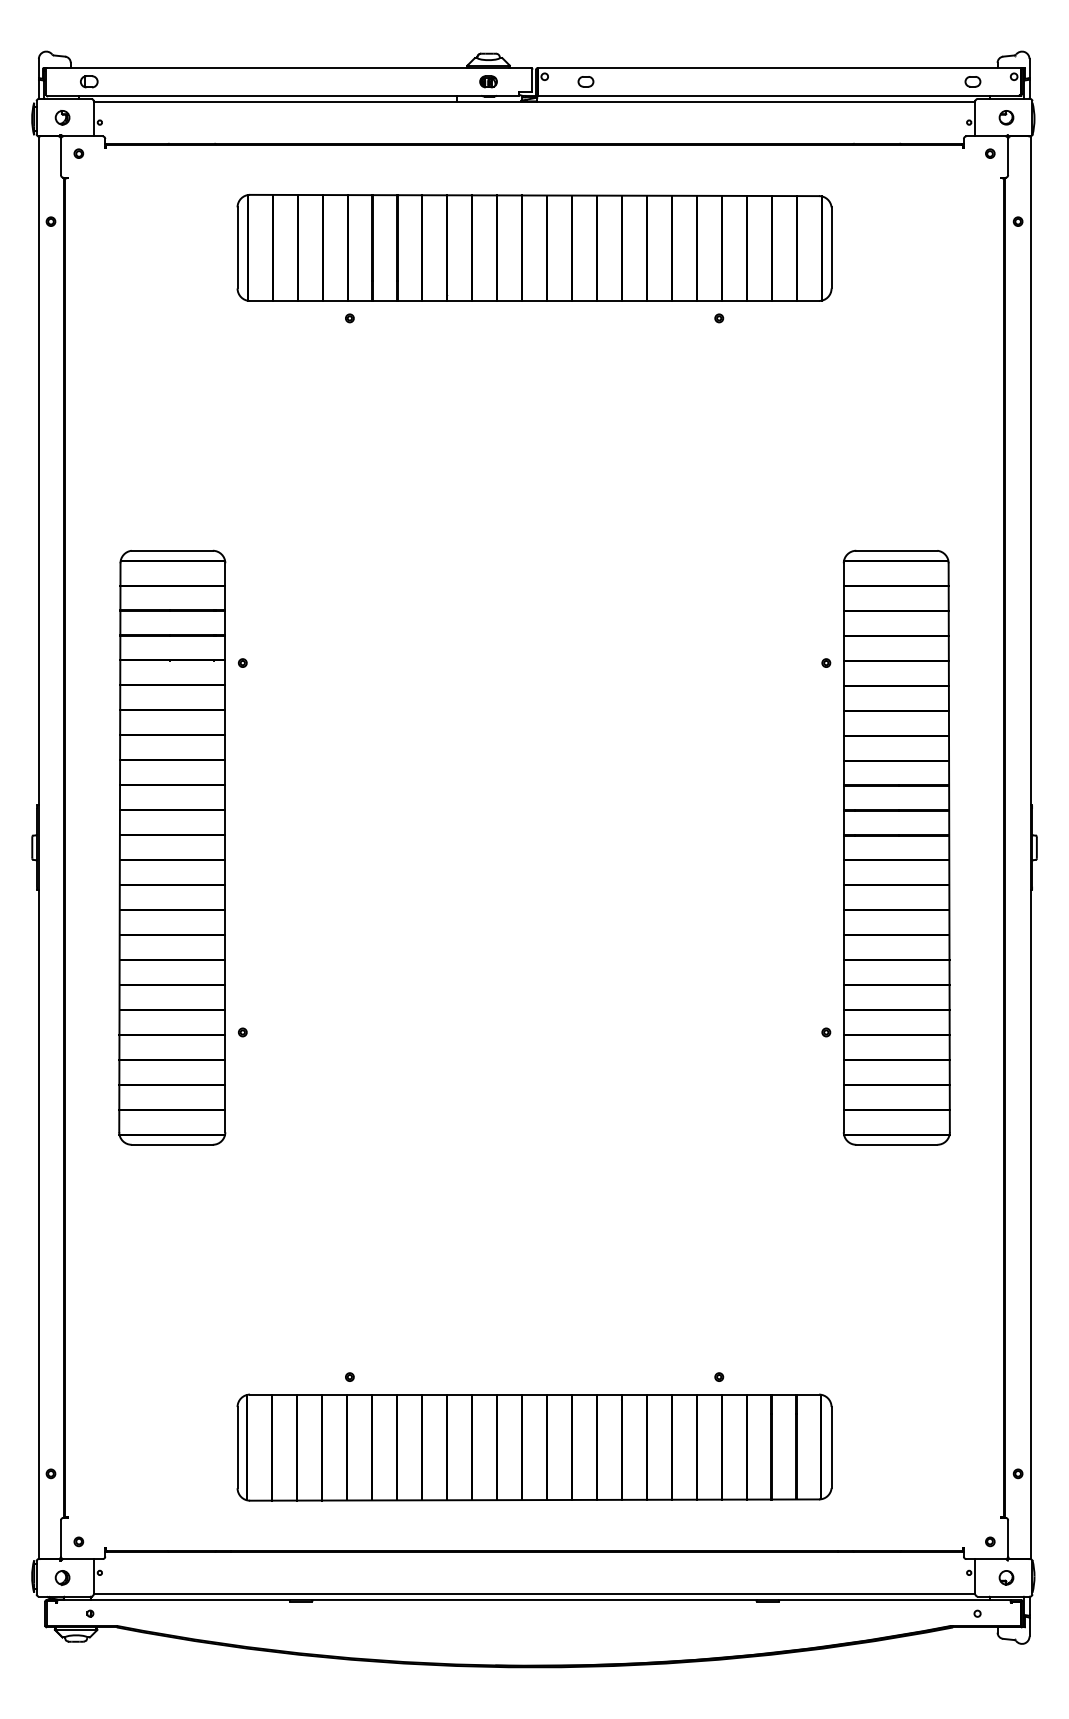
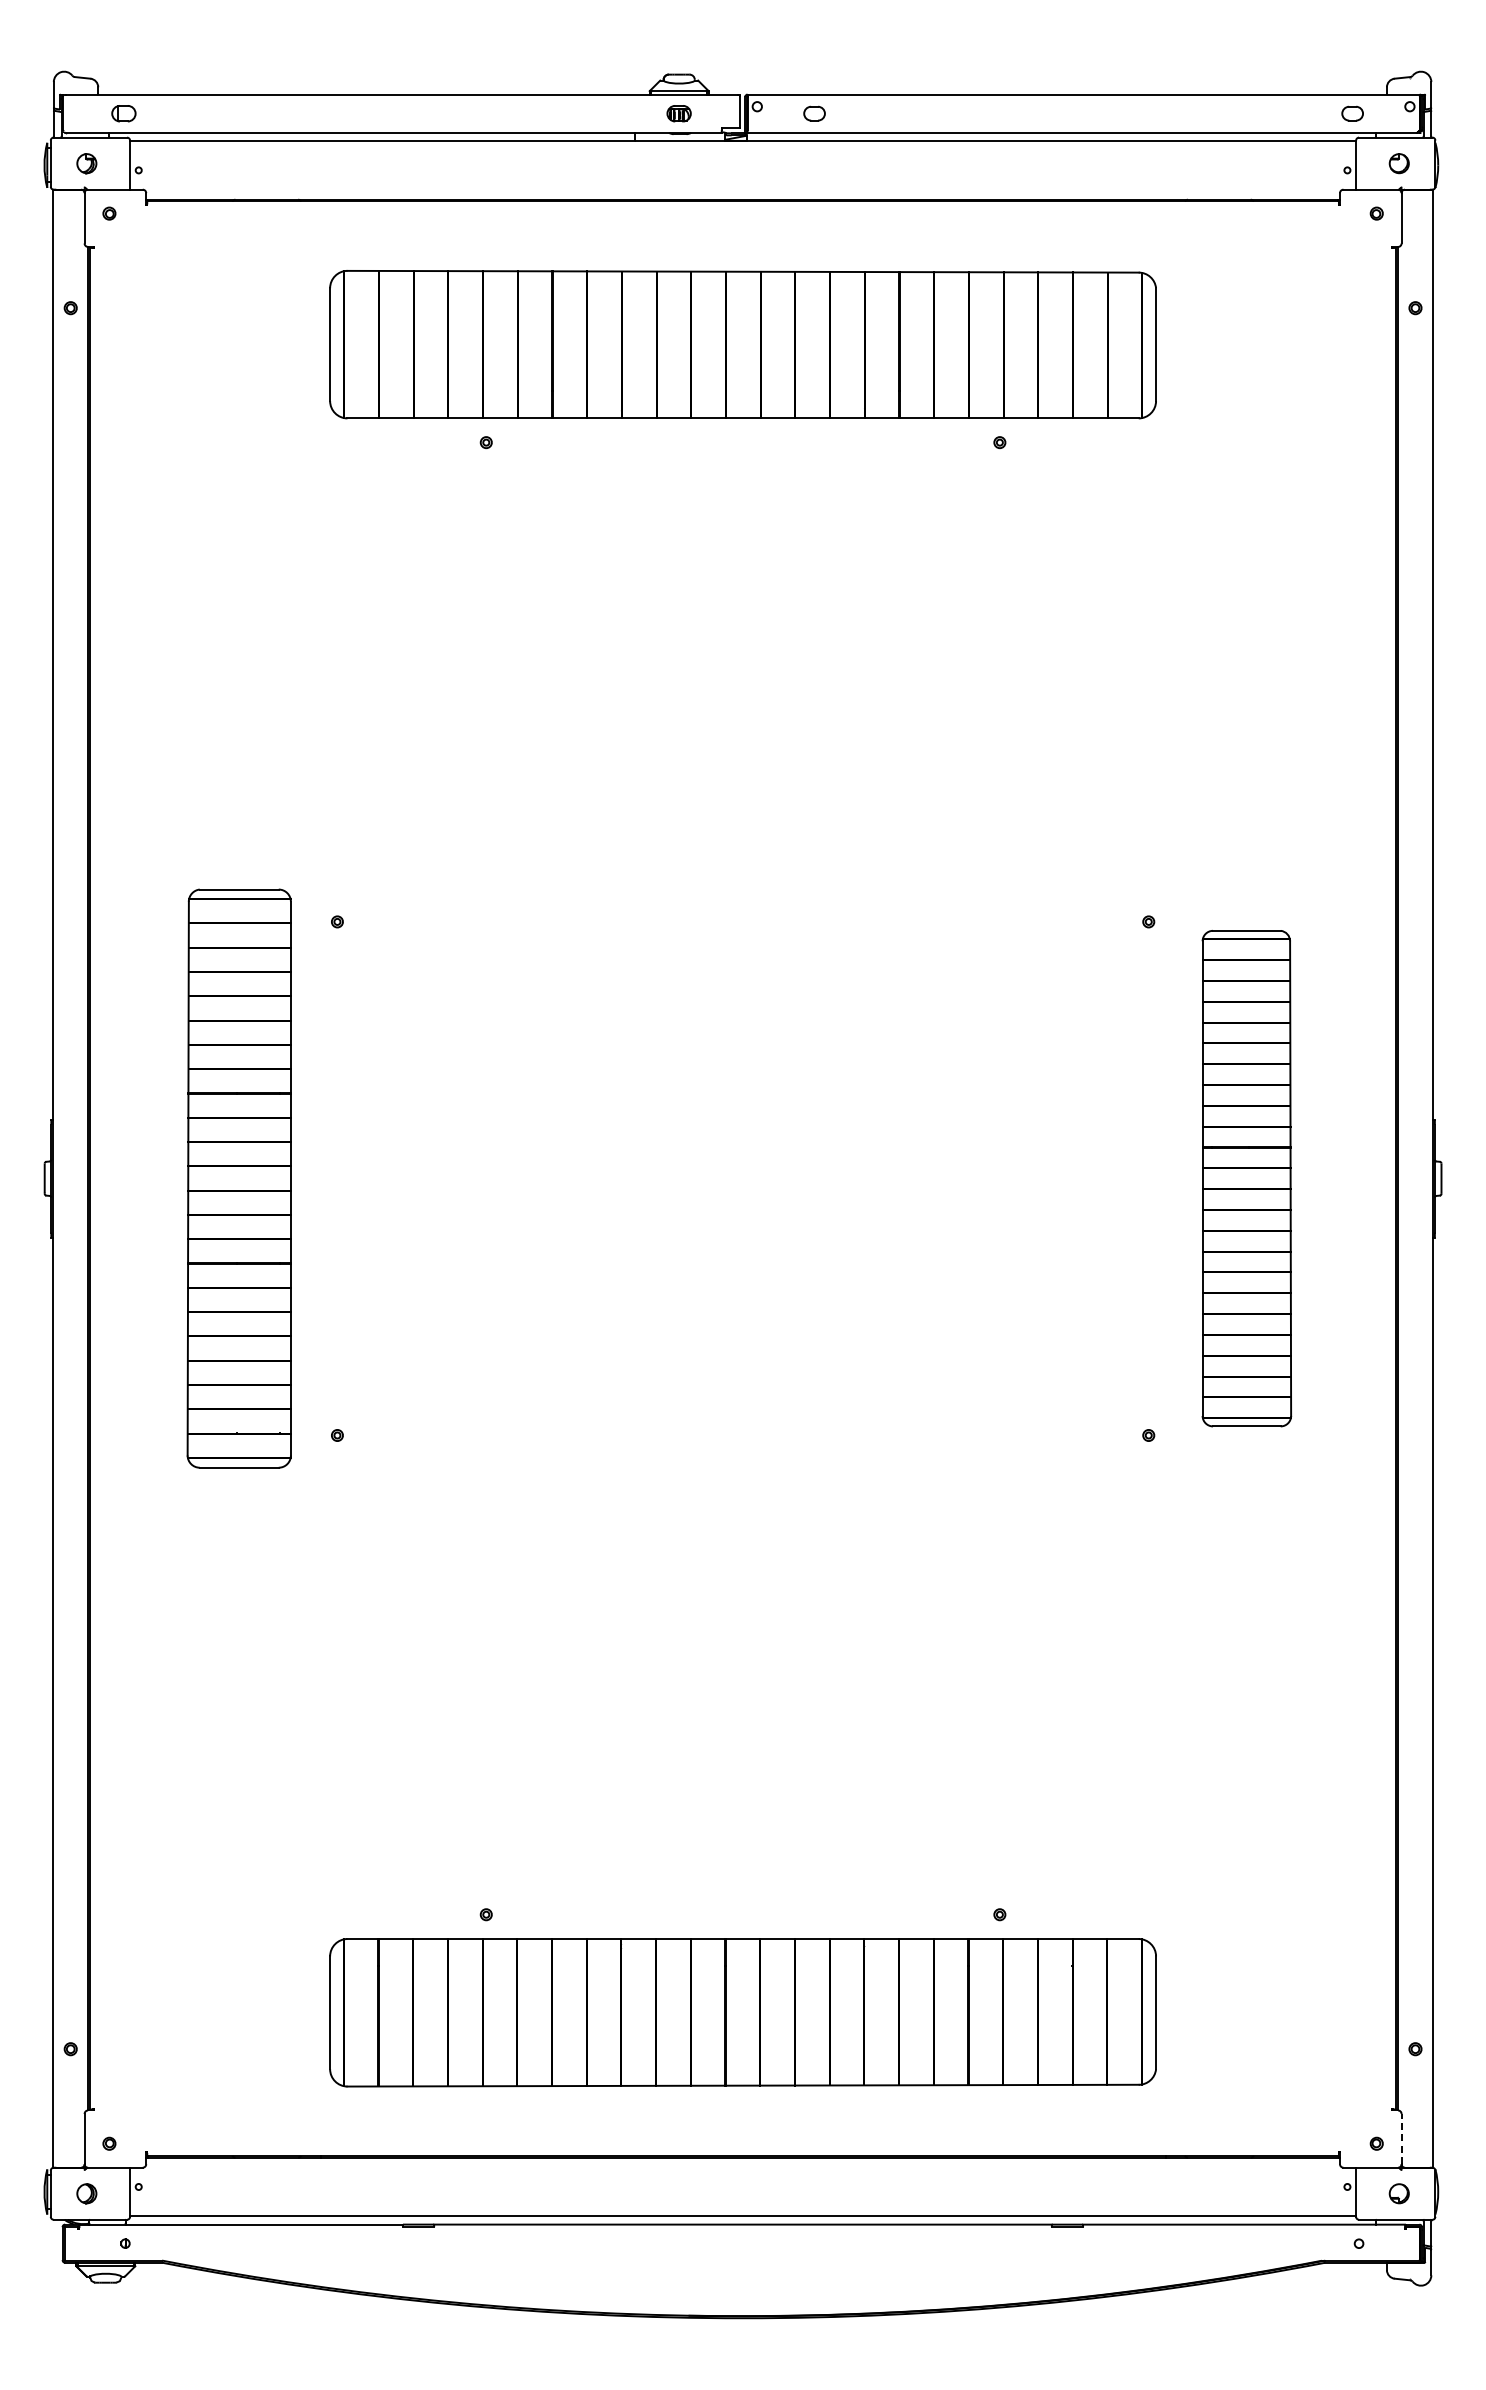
part: (171, 847) -> (238, 1178), size x0.7
part: (896, 847) -> (1246, 1178), size x0.6
line: (1008, 1538) -> (1401, 2138), solid -> dashed

